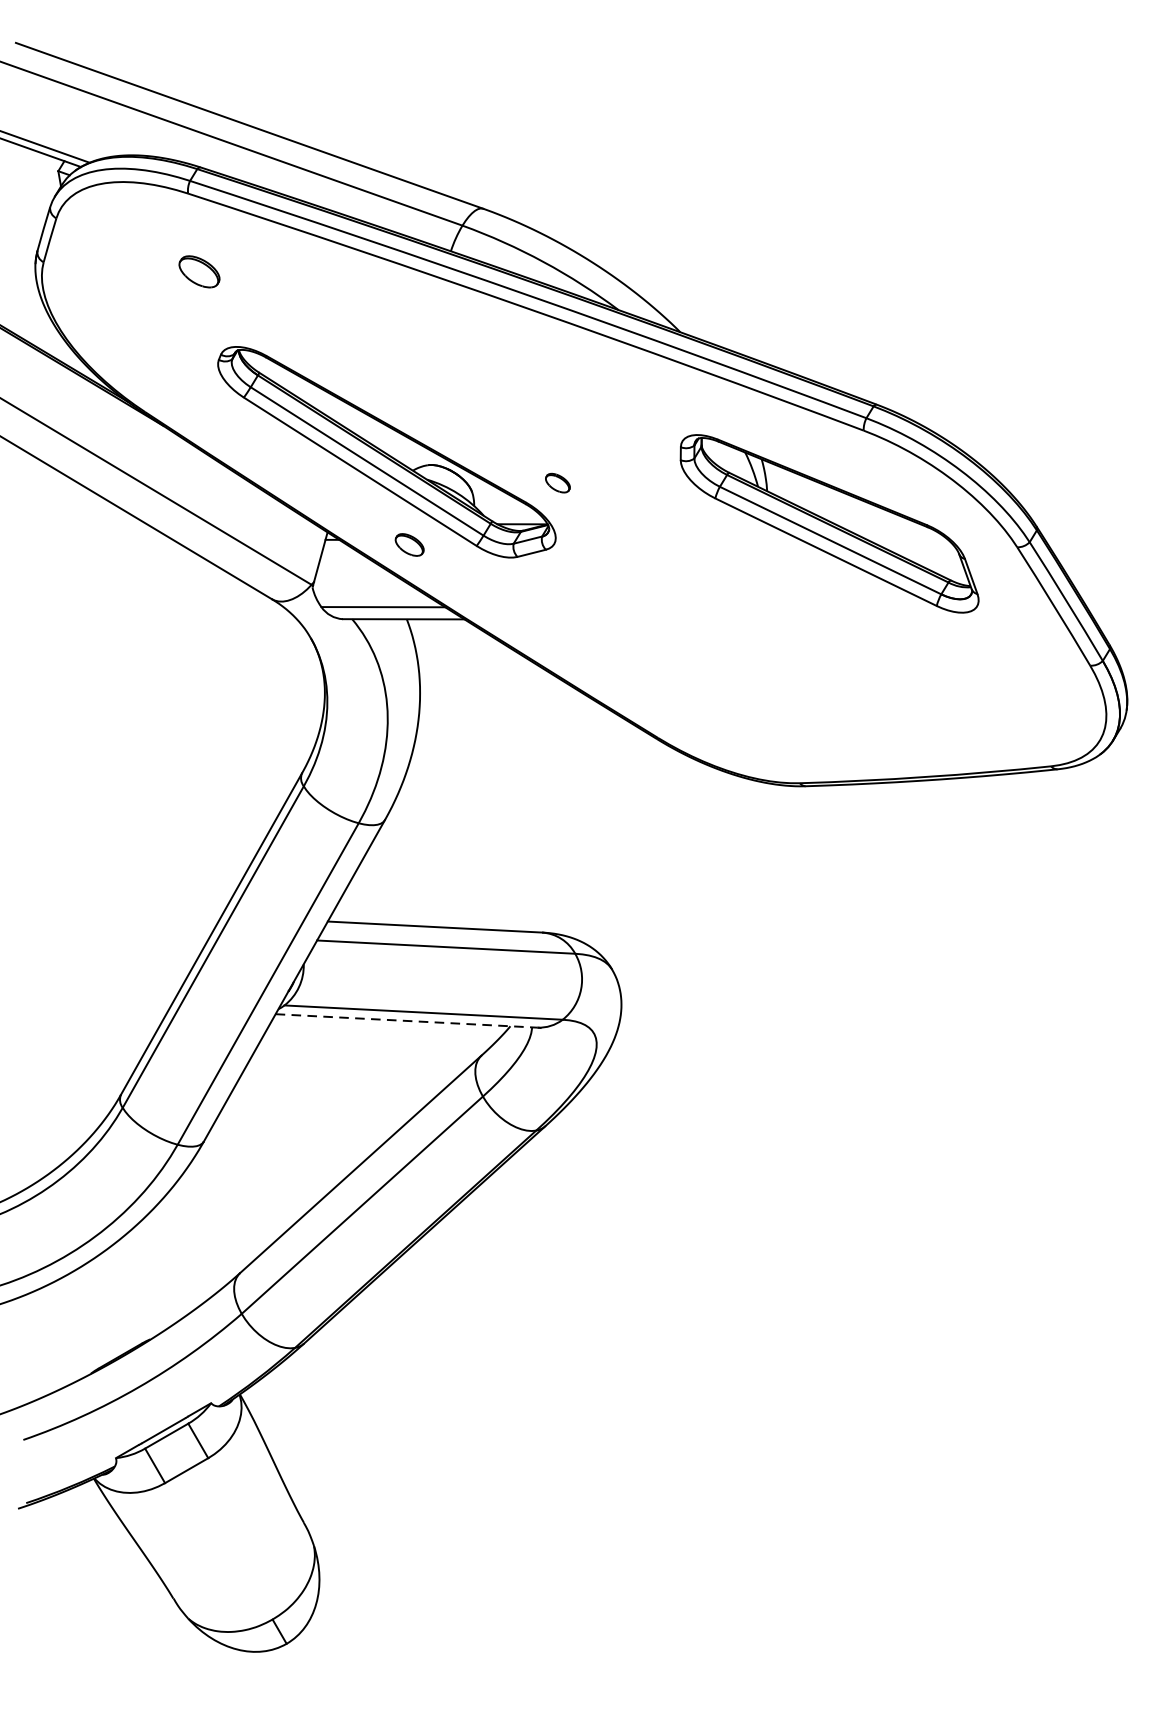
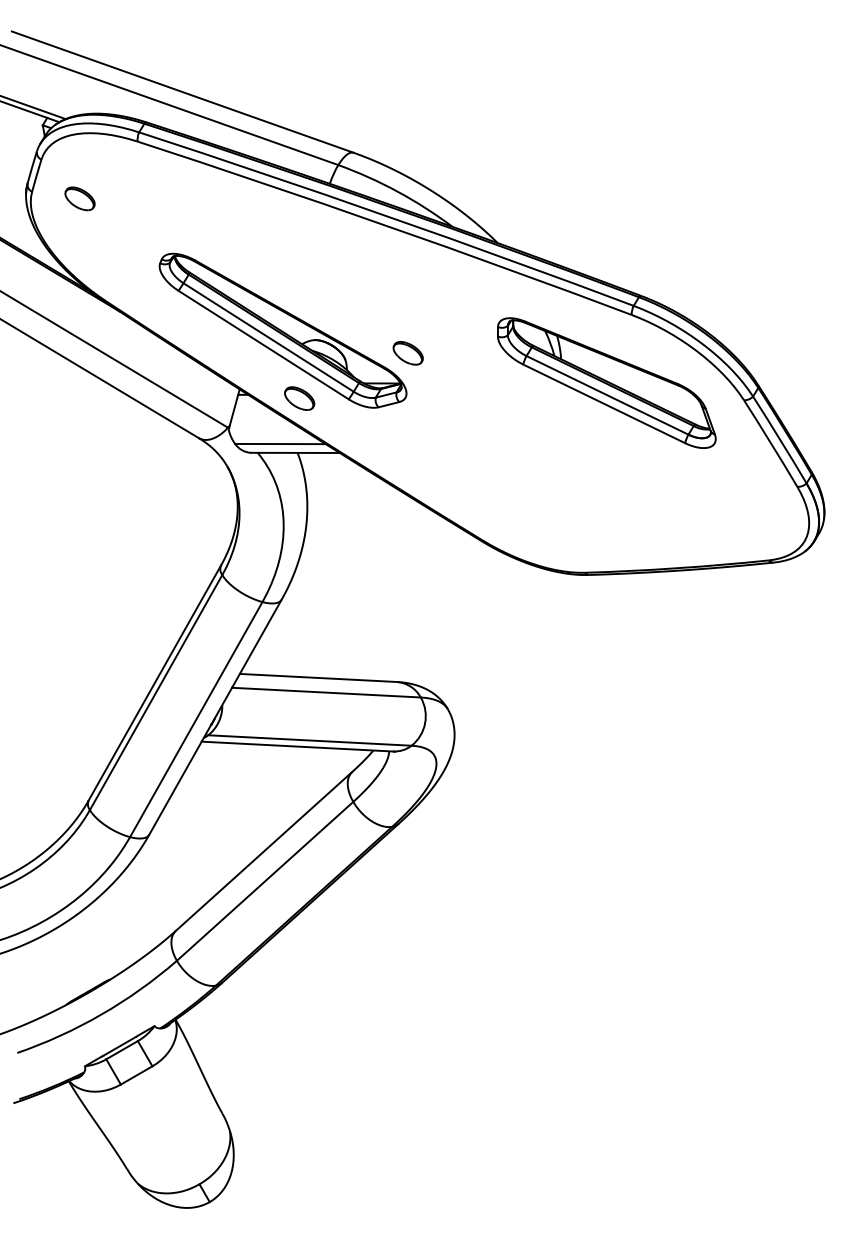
part: (198, 271) -> (79, 198), moved
part: (557, 483) -> (407, 353), size x1.67
part: (409, 544) -> (299, 398), size x1.43
line: (406, 1020) -> (297, 746), dashed -> solid

